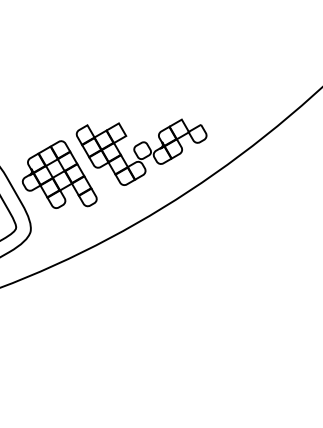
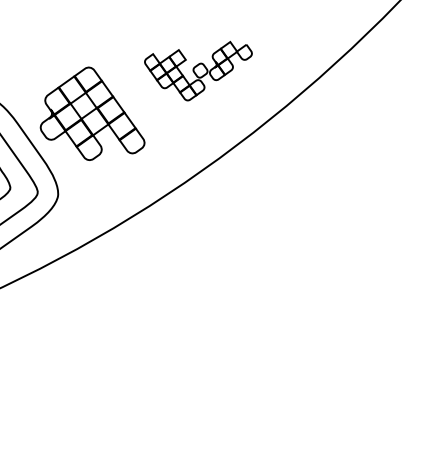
part: (141, 151) -> (199, 71), size x0.6

